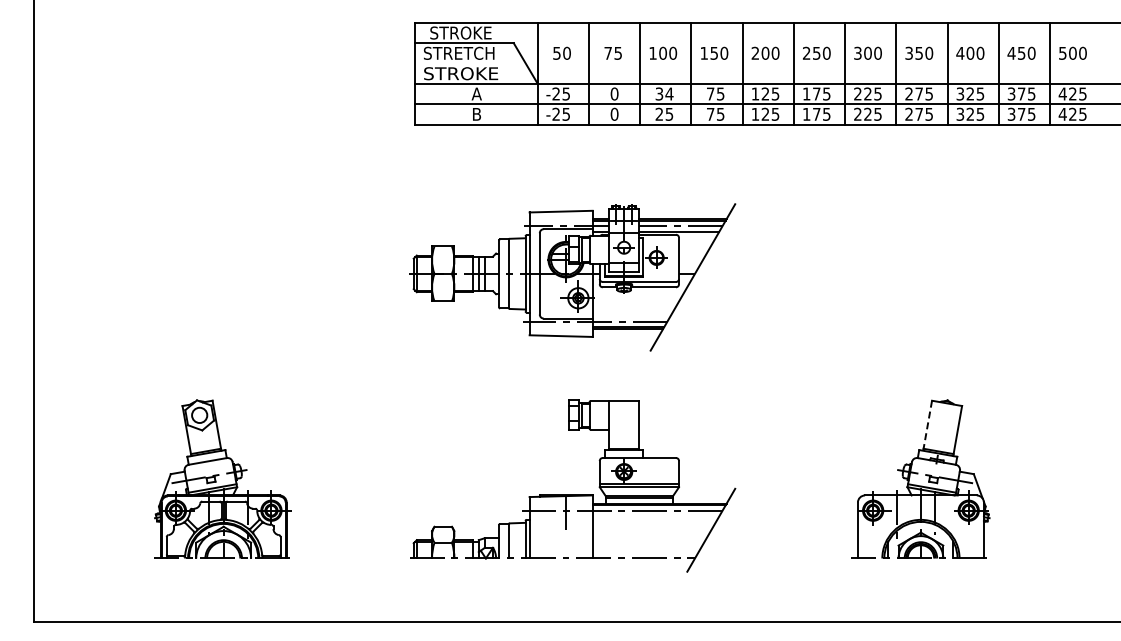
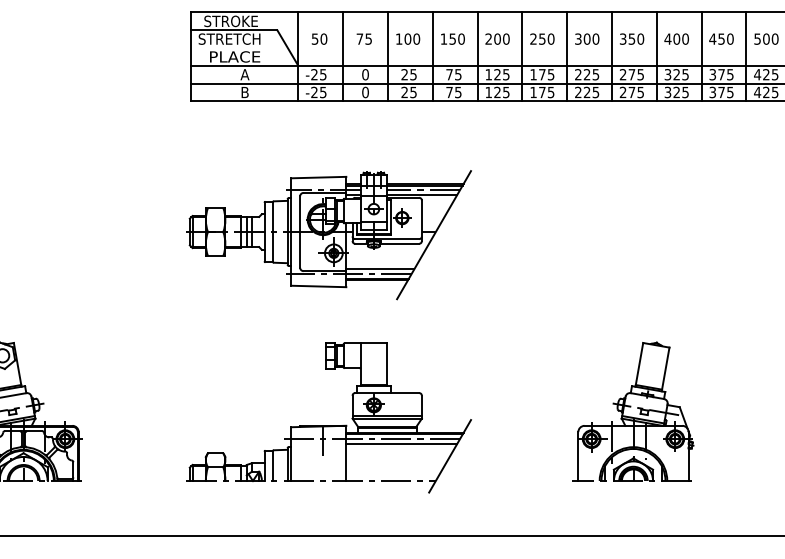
text: (461, 73) -> (231, 56), STROKE -> PLACE
text: (664, 93) -> (409, 74), 34 -> 25
line: (631, 316) -> (380, 269), added
line: (927, 426) -> (639, 365), dashed -> solid
line: (655, 516) -> (401, 444), added

